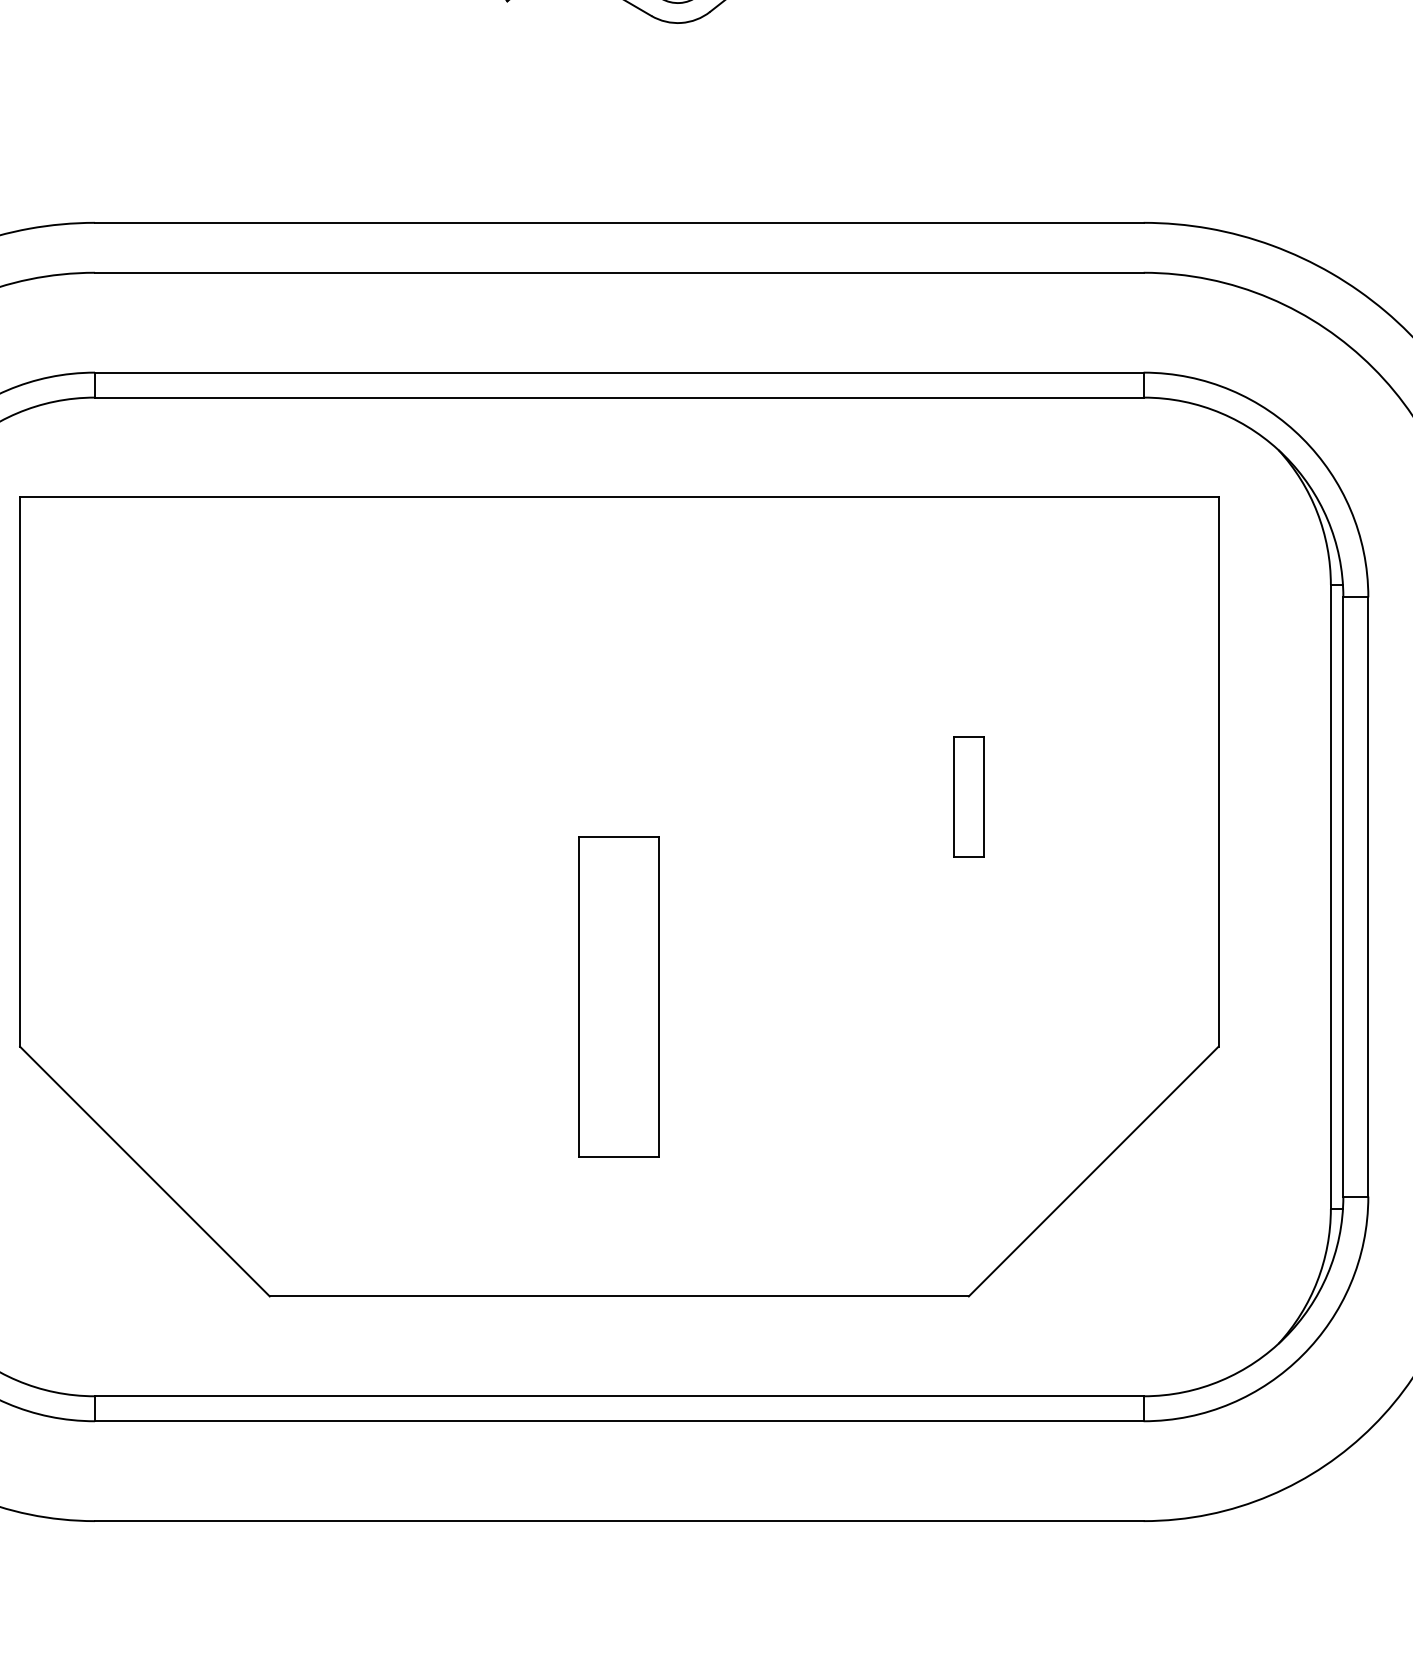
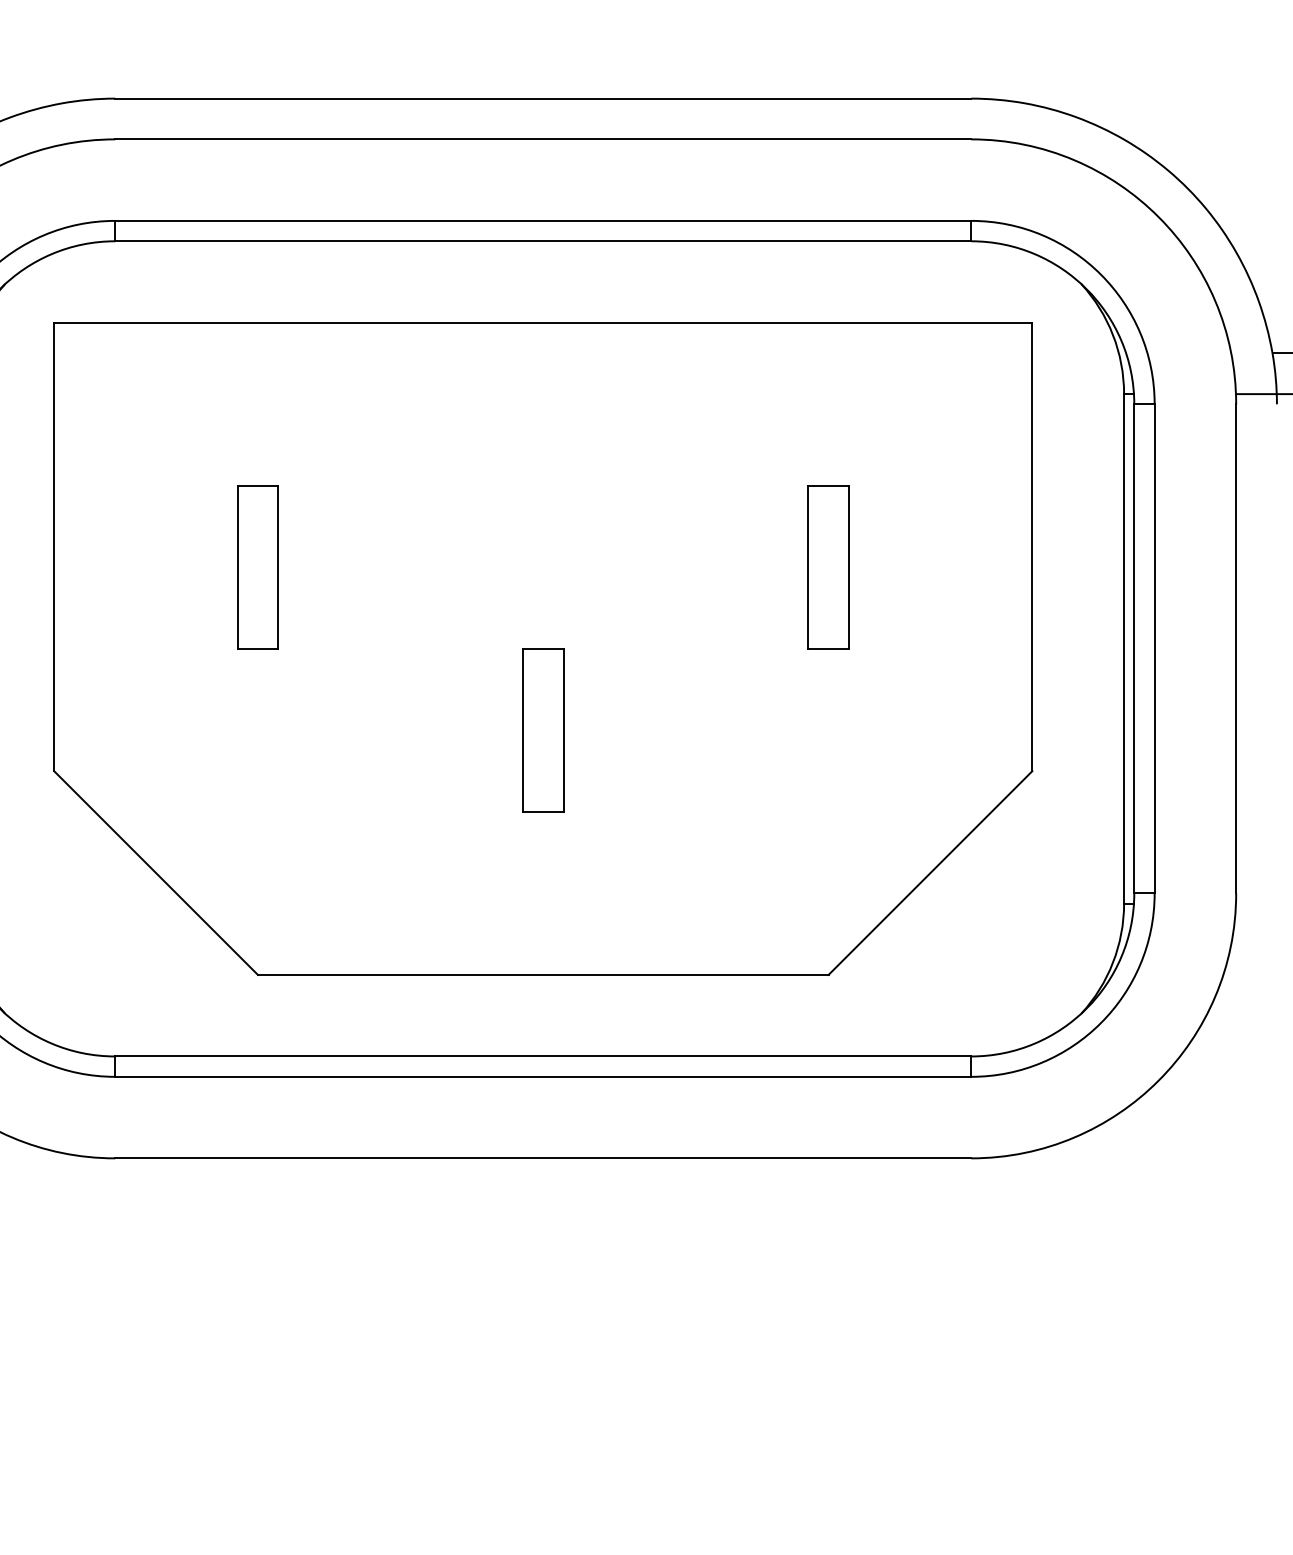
part: (269, 797) -> (257, 567), added
part: (968, 797) -> (828, 567), size x1.67
part: (619, 996) -> (543, 730), size x0.62

